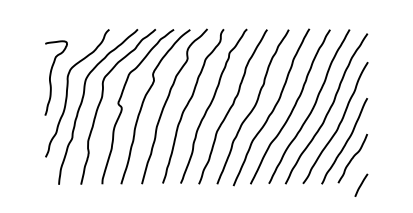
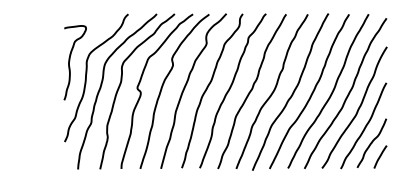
line: (361, 184) -> (380, 156), moved

